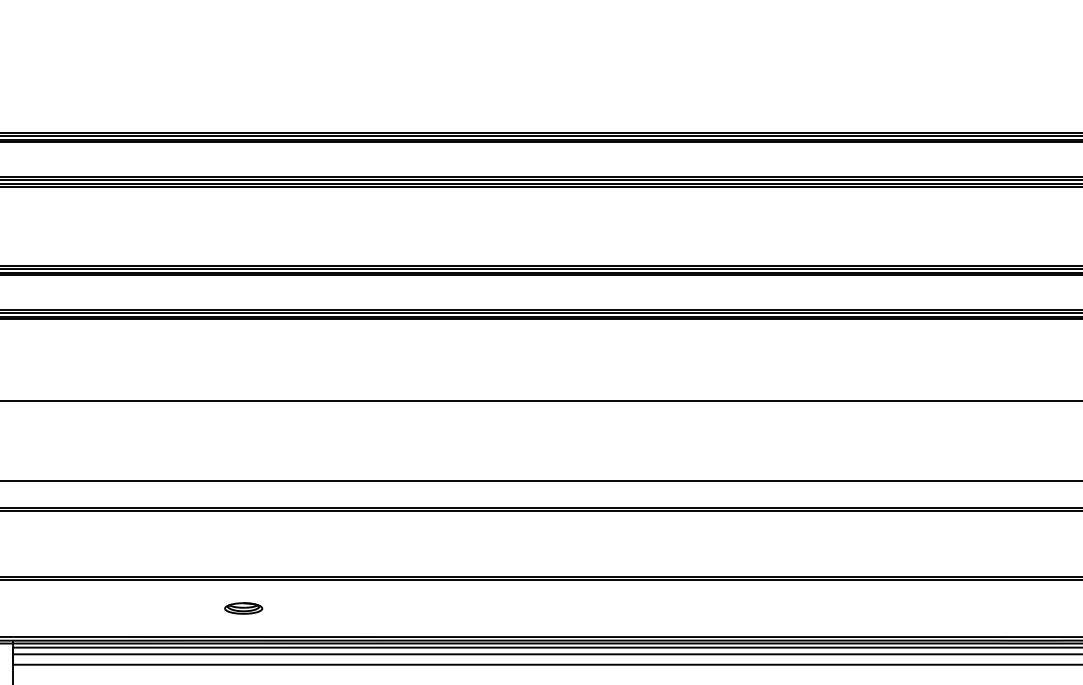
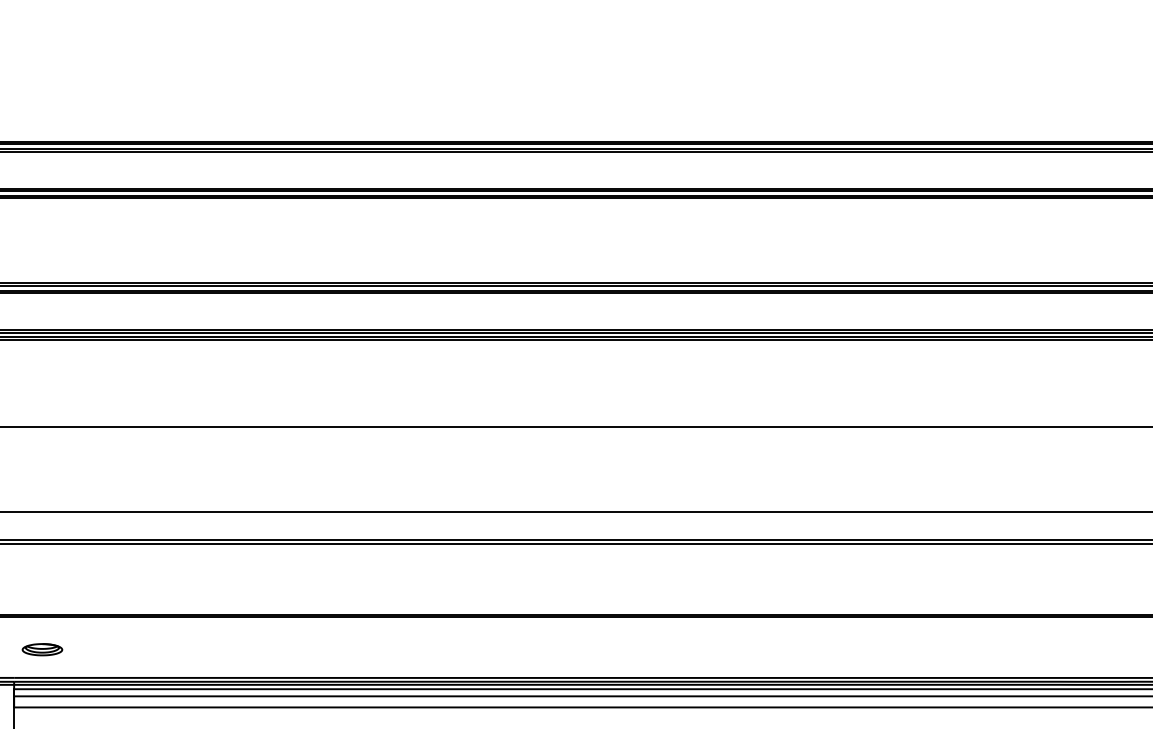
part: (243, 608) -> (42, 649), moved

